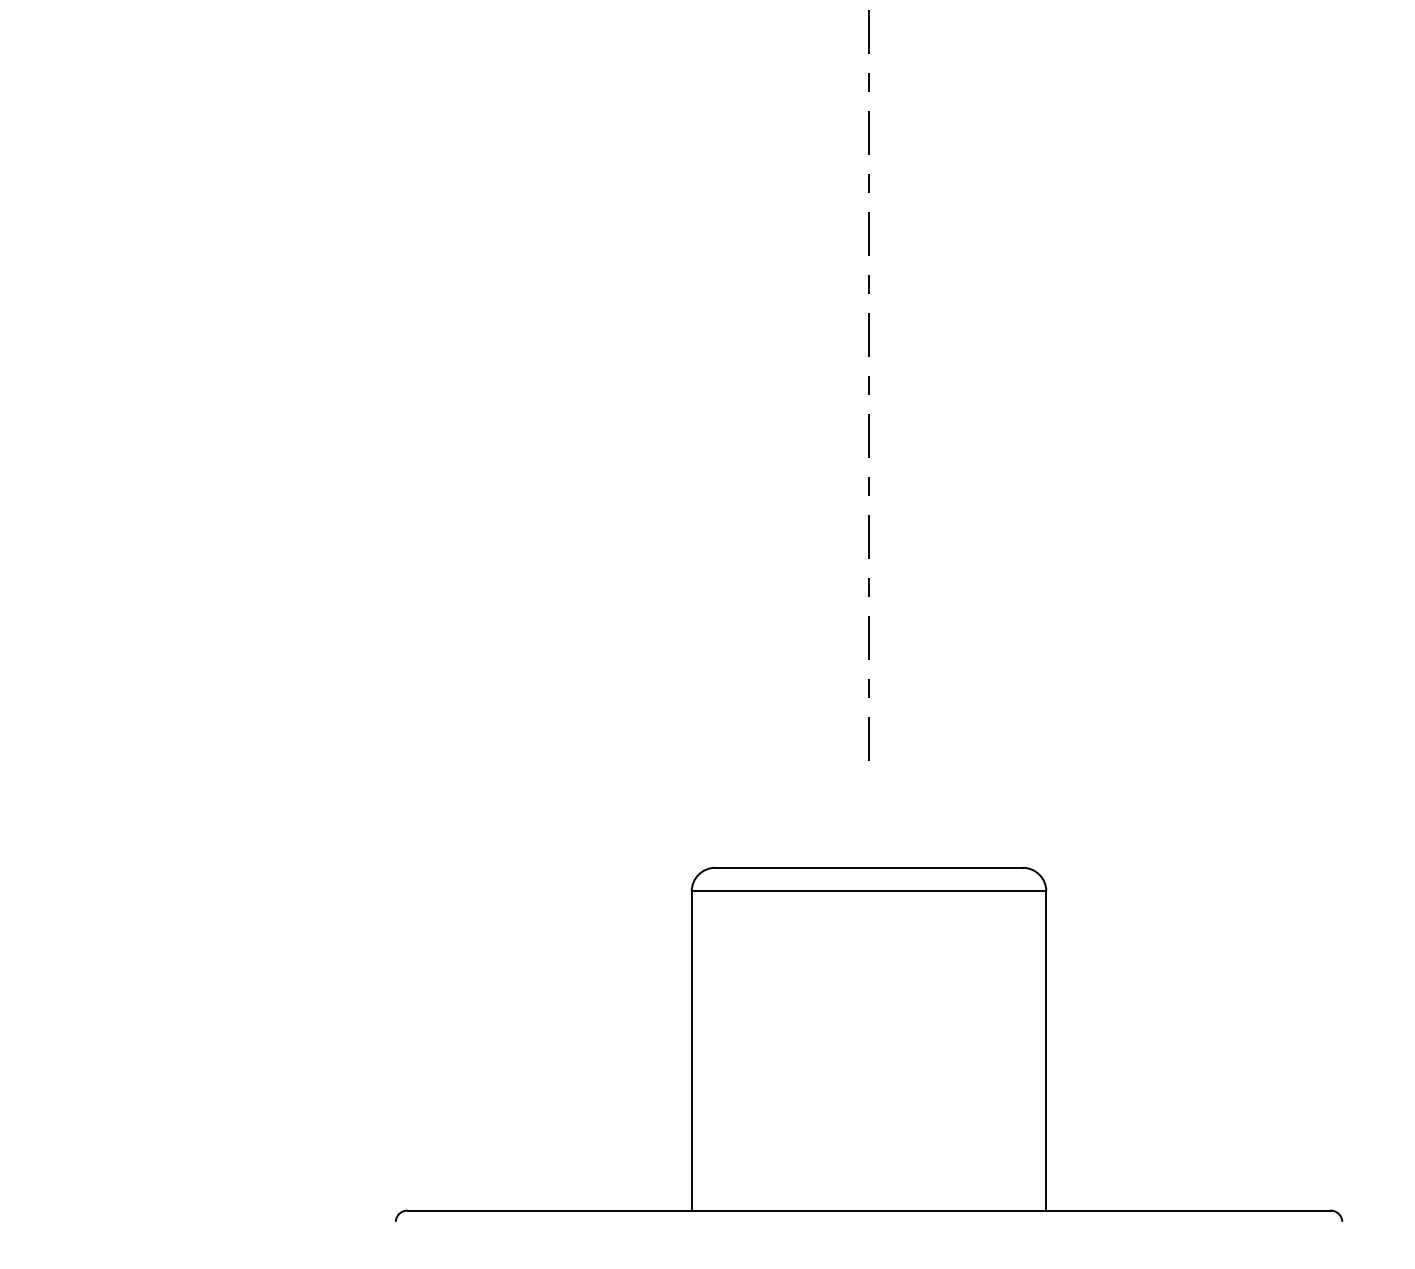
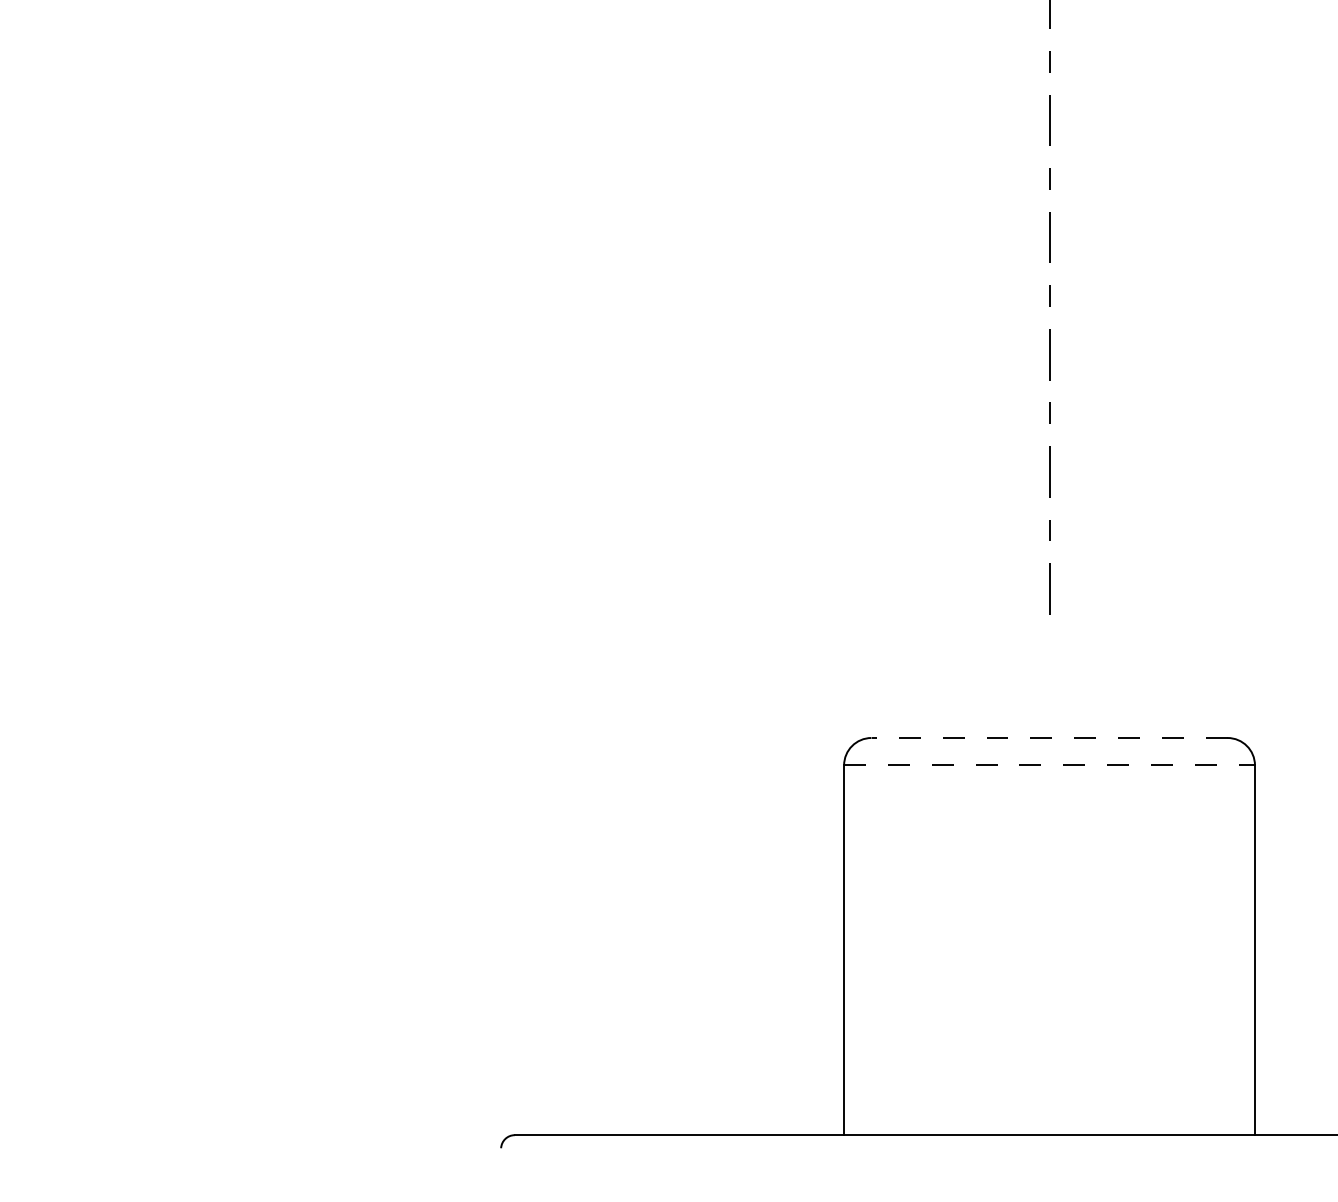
line: (869, 867) -> (1050, 737), solid -> dashed
line: (869, 891) -> (1050, 765), solid -> dashed

